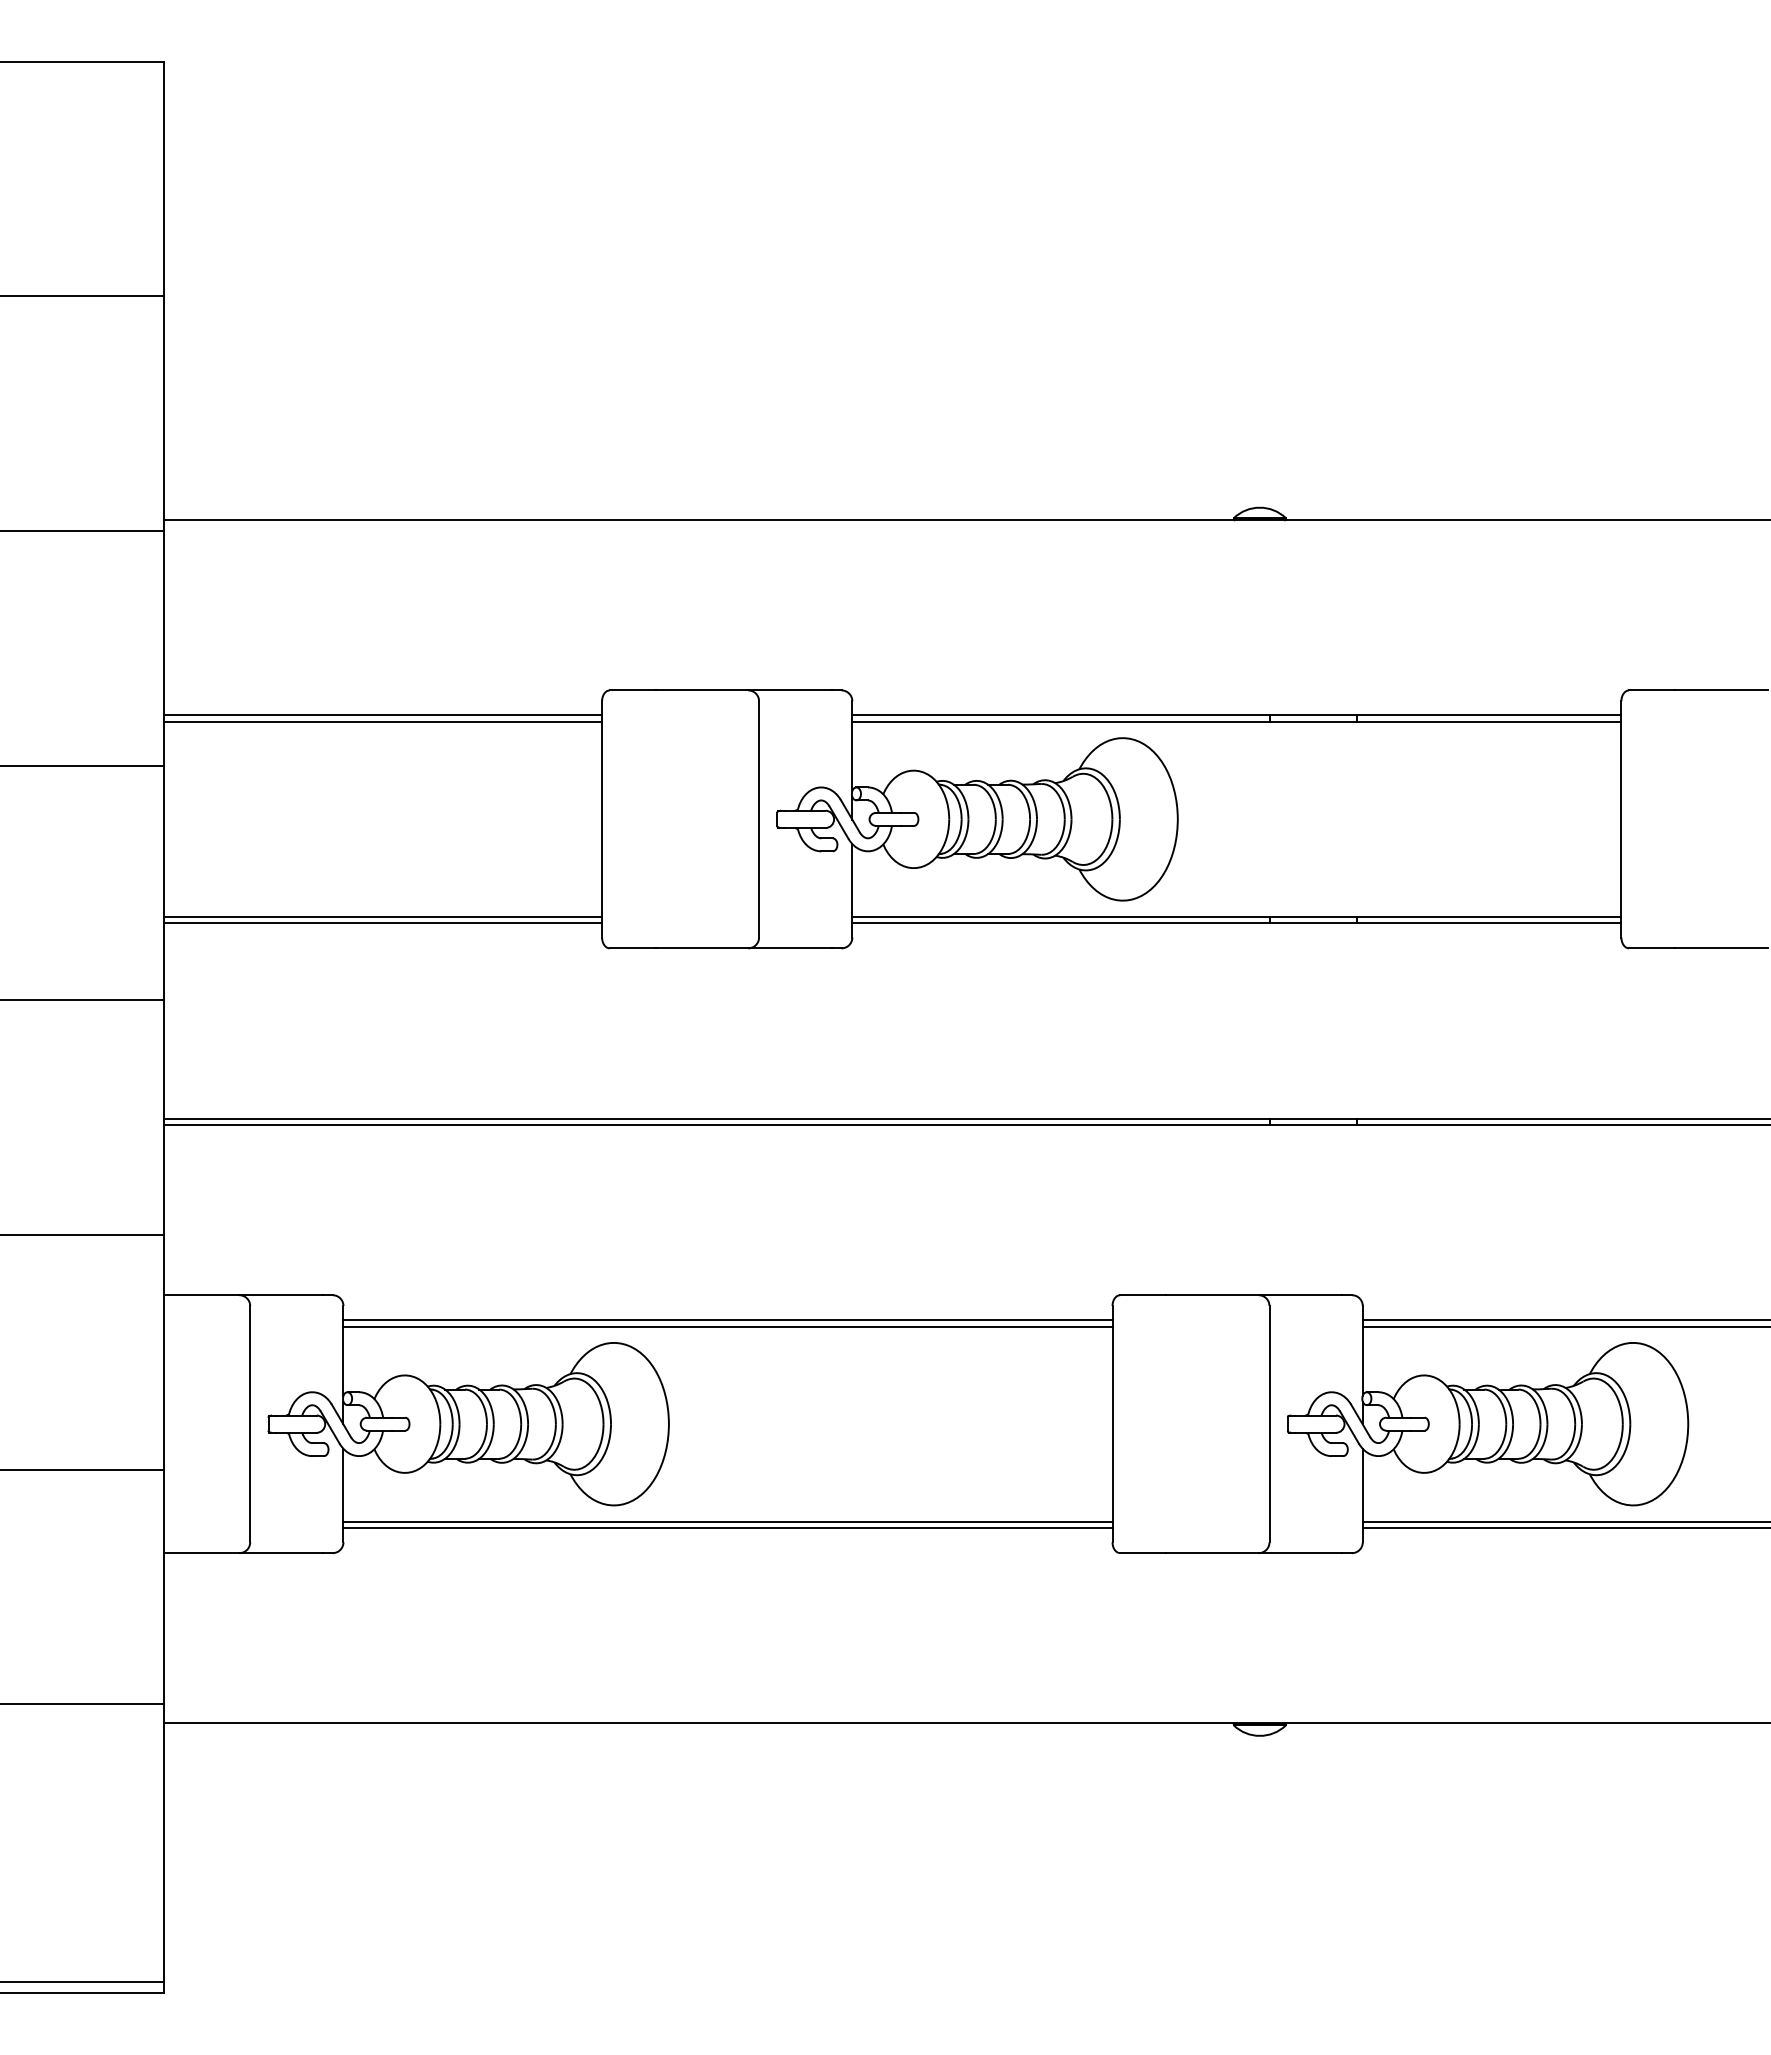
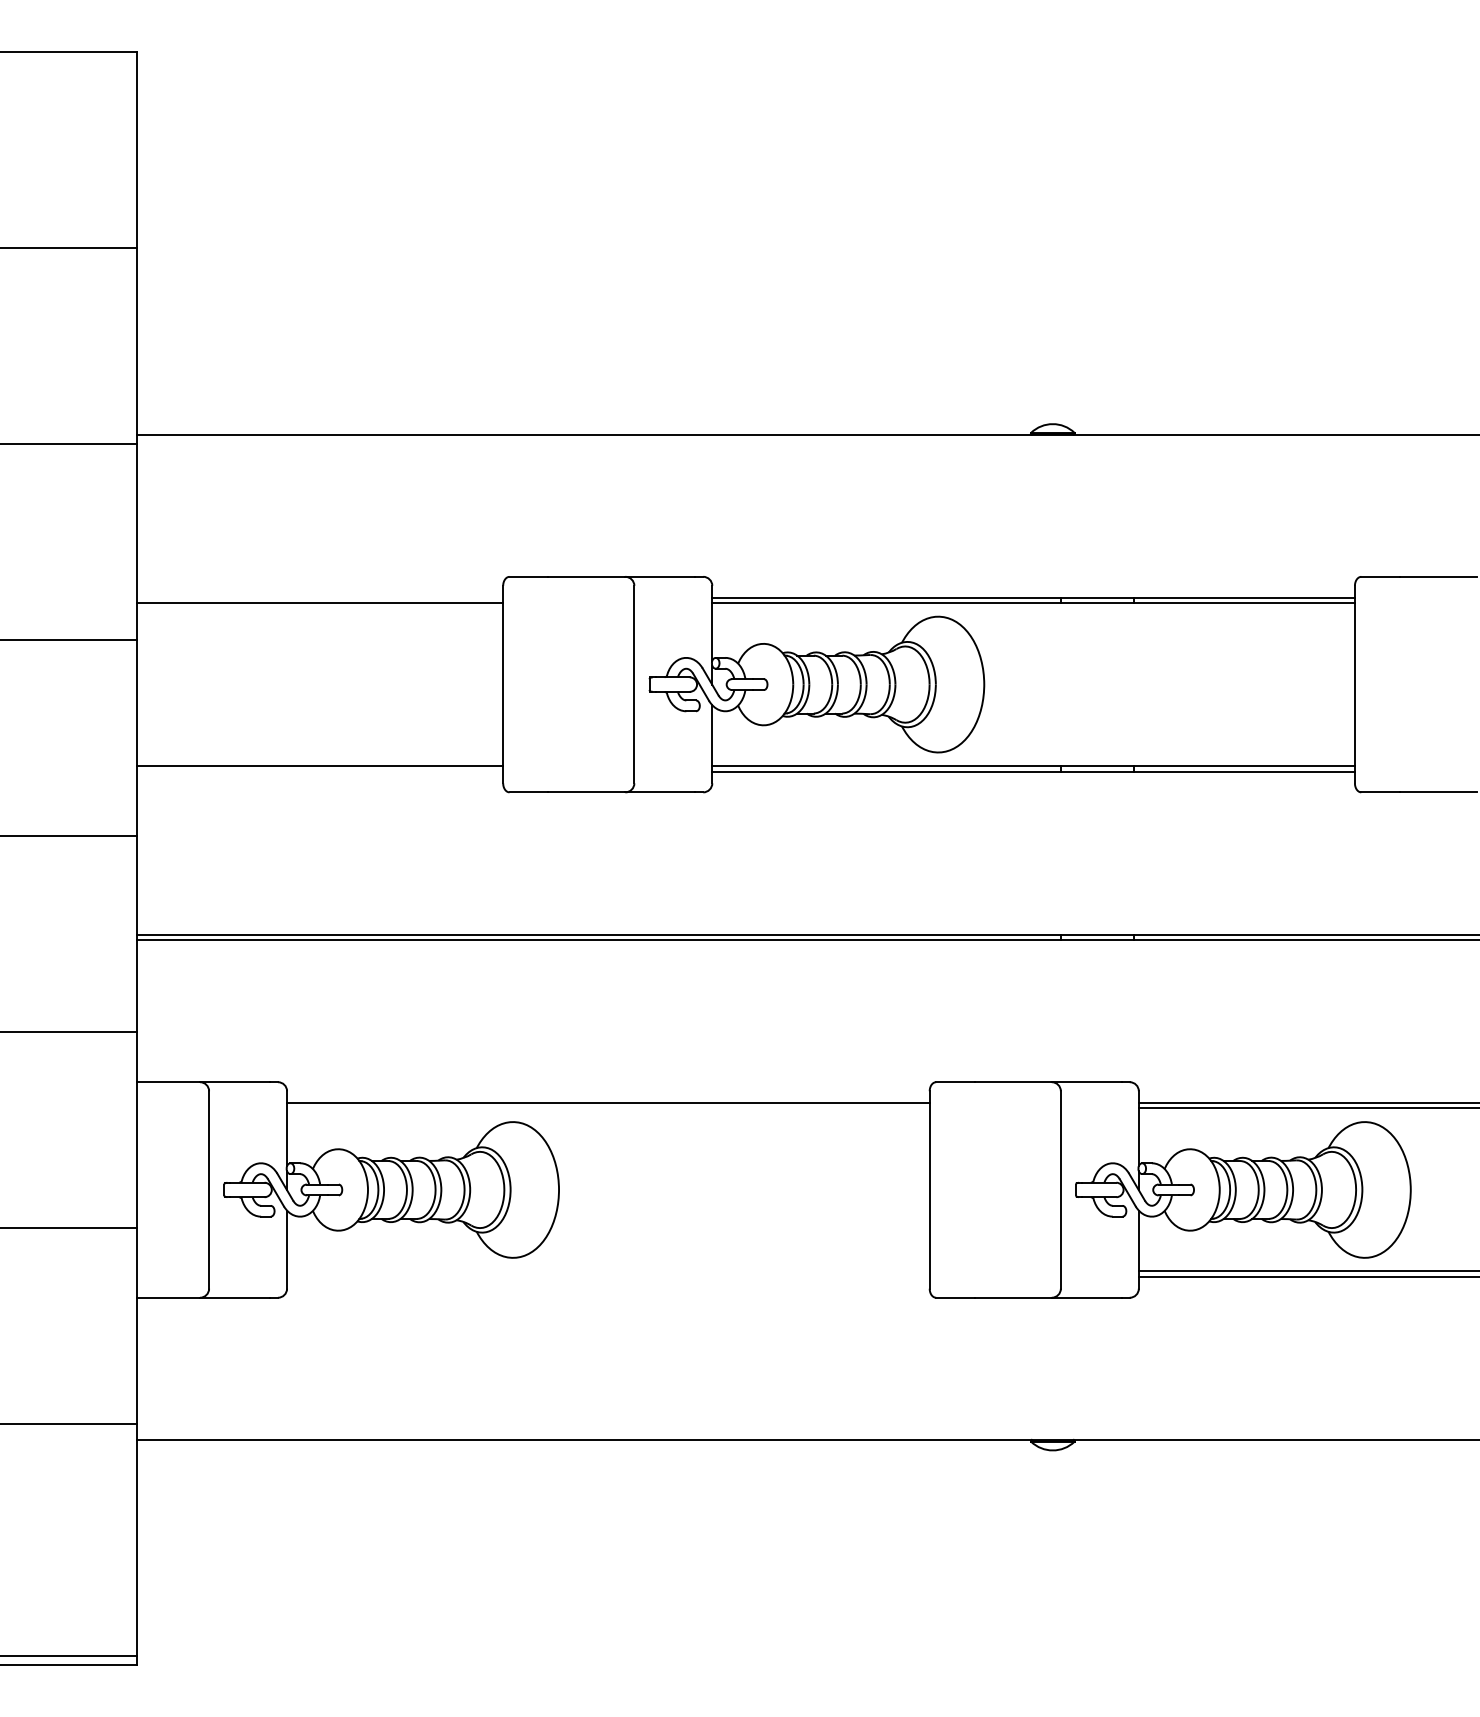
line: (383, 715) -> (320, 597), removed
line: (383, 923) -> (320, 771), removed
line: (728, 1326) -> (608, 1108), removed
line: (728, 1521) -> (608, 1271), removed
line: (728, 1527) -> (608, 1276), removed

